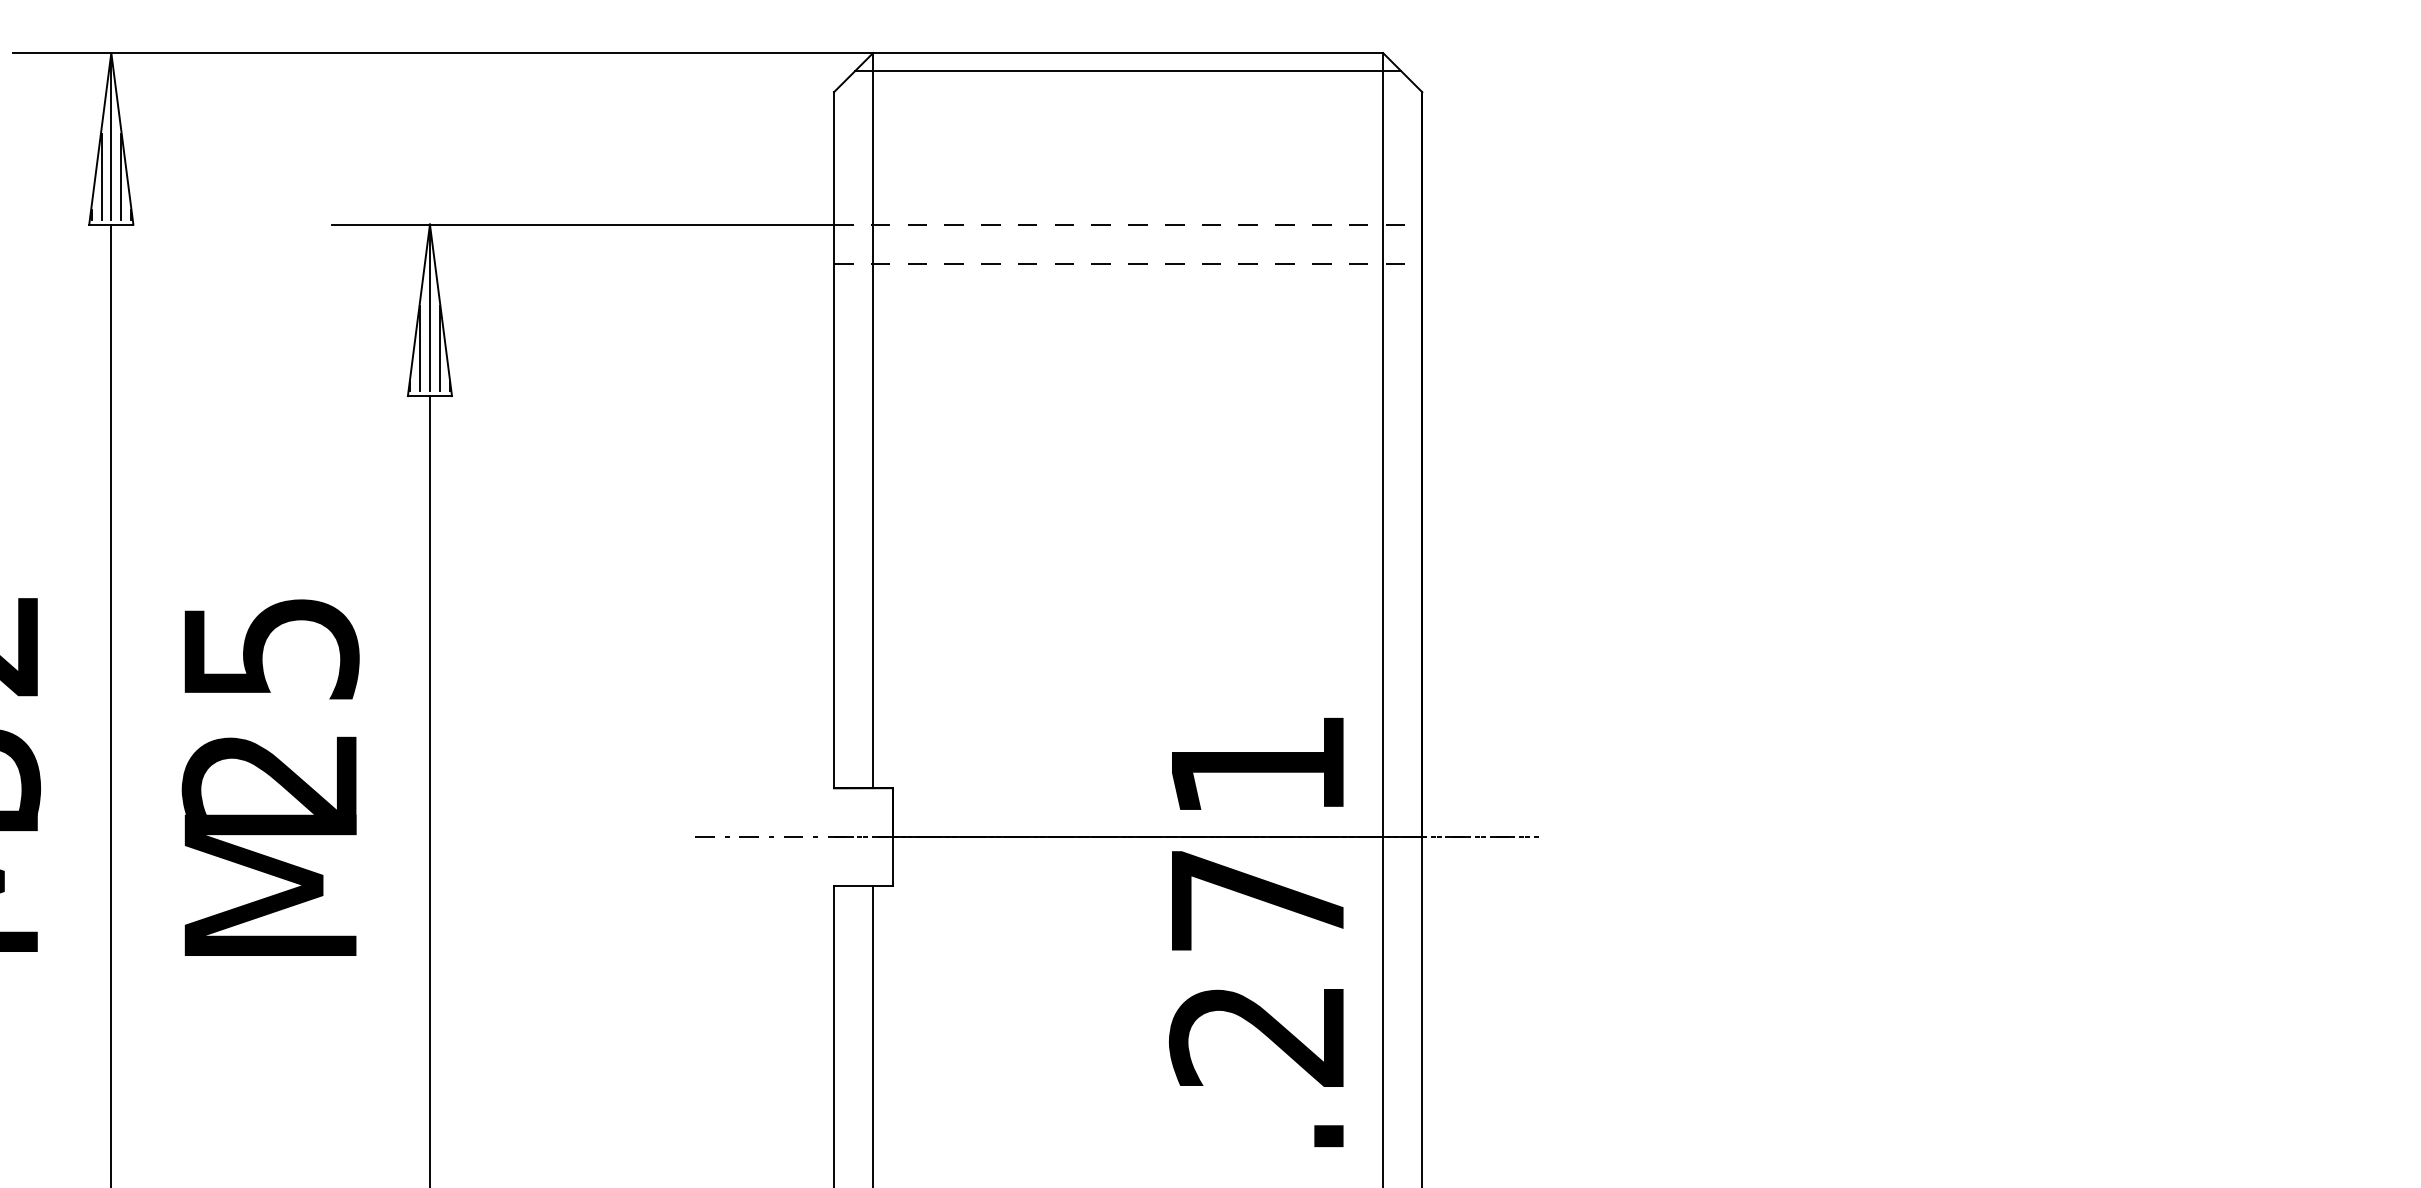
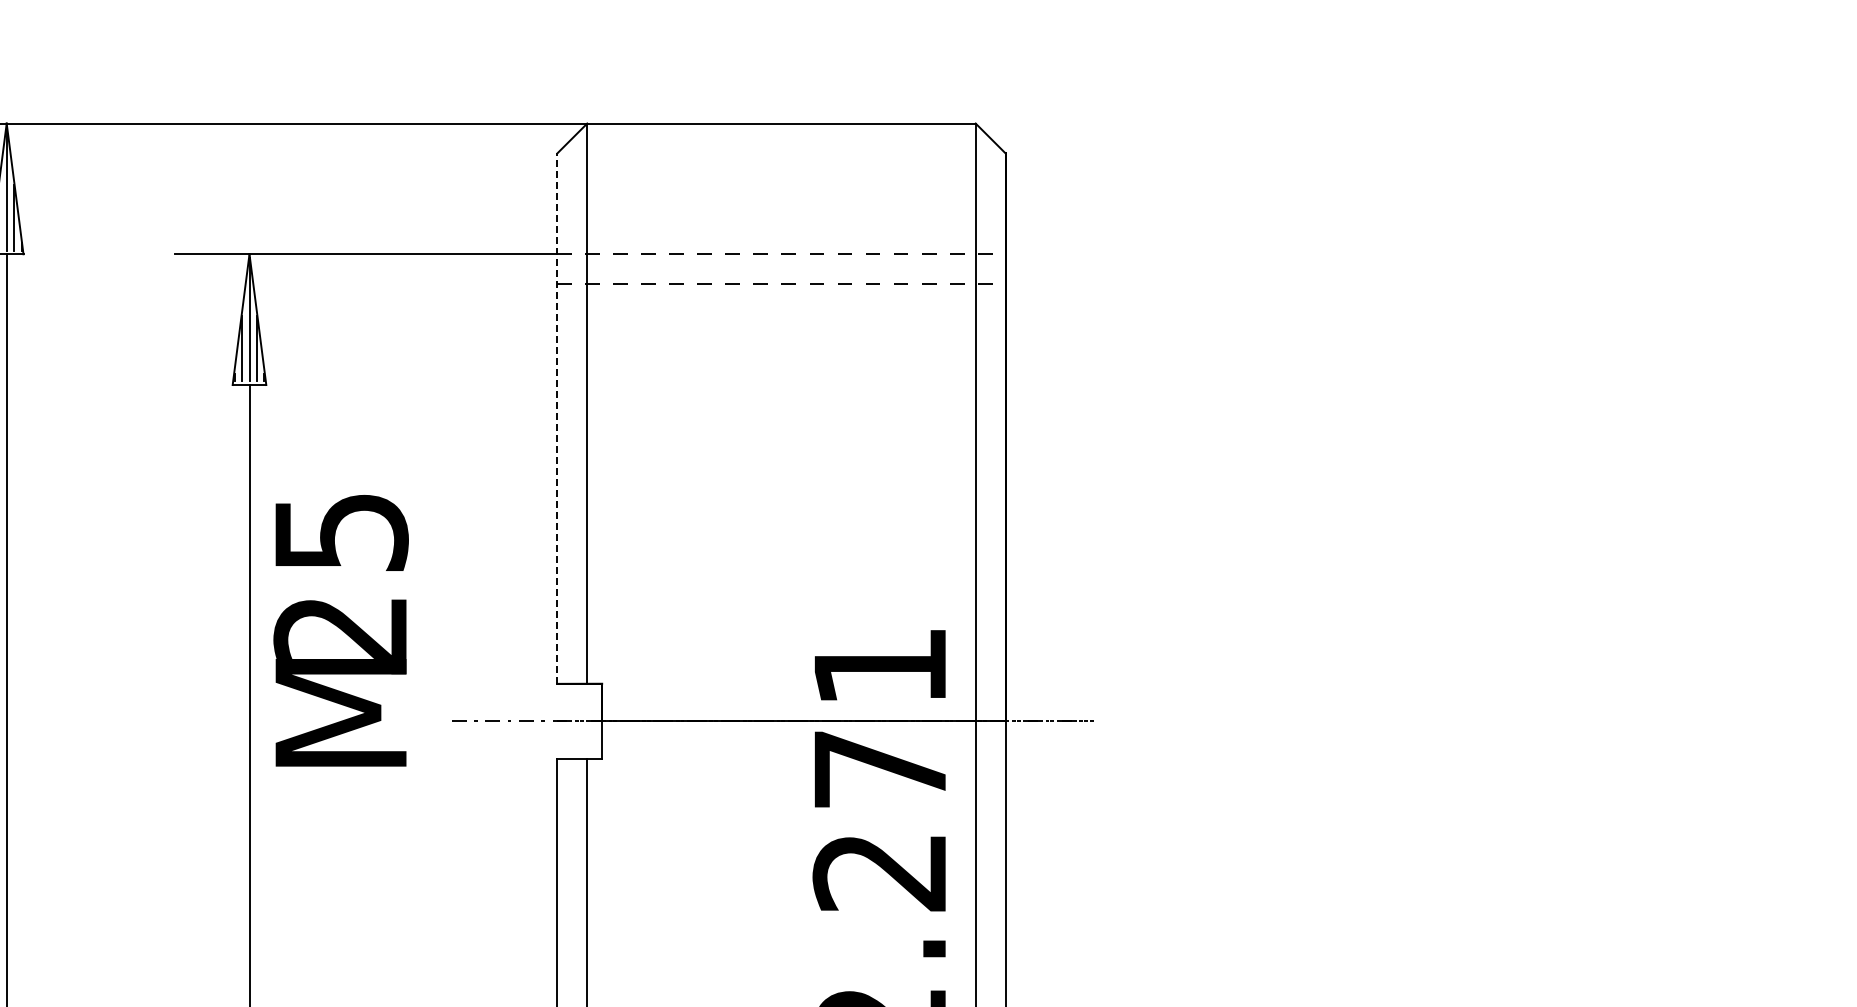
line: (1128, 71) -> (781, 137), removed
line: (834, 440) -> (557, 418), solid -> dashed
text: (269, 777) -> (340, 630), moved

